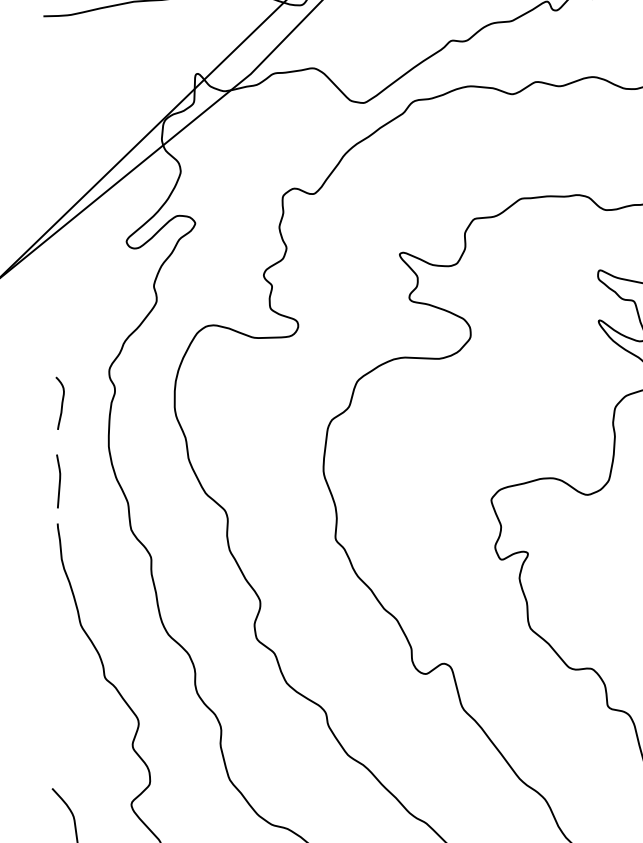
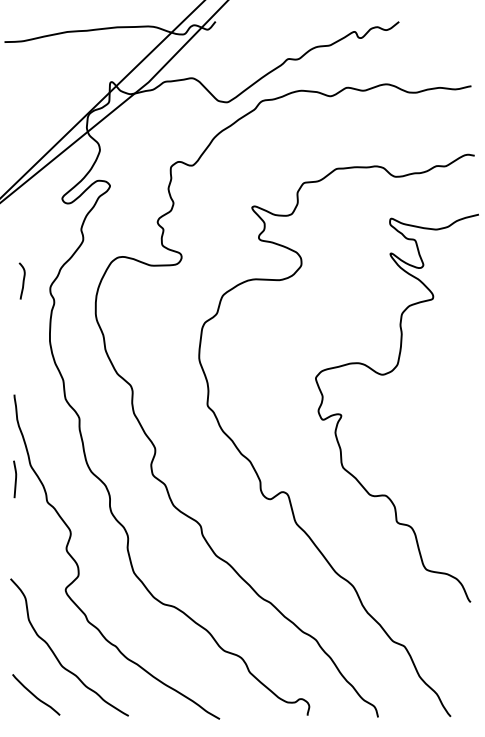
curve: (60, 402) -> (22, 280), moved
line: (59, 481) -> (15, 479), moved

